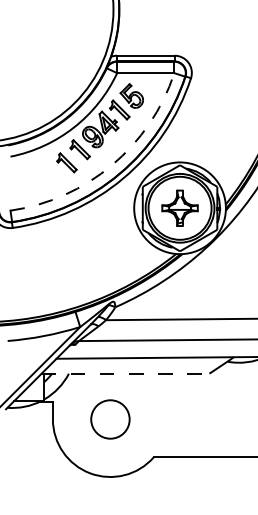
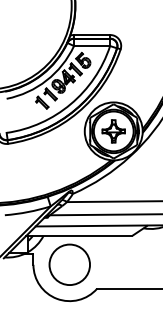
arc: (111, 165) -> (70, 104), dashed -> solid
line: (125, 373) -> (79, 235), dashed -> solid
circle: (110, 418) -> (69, 264), size x1.67

